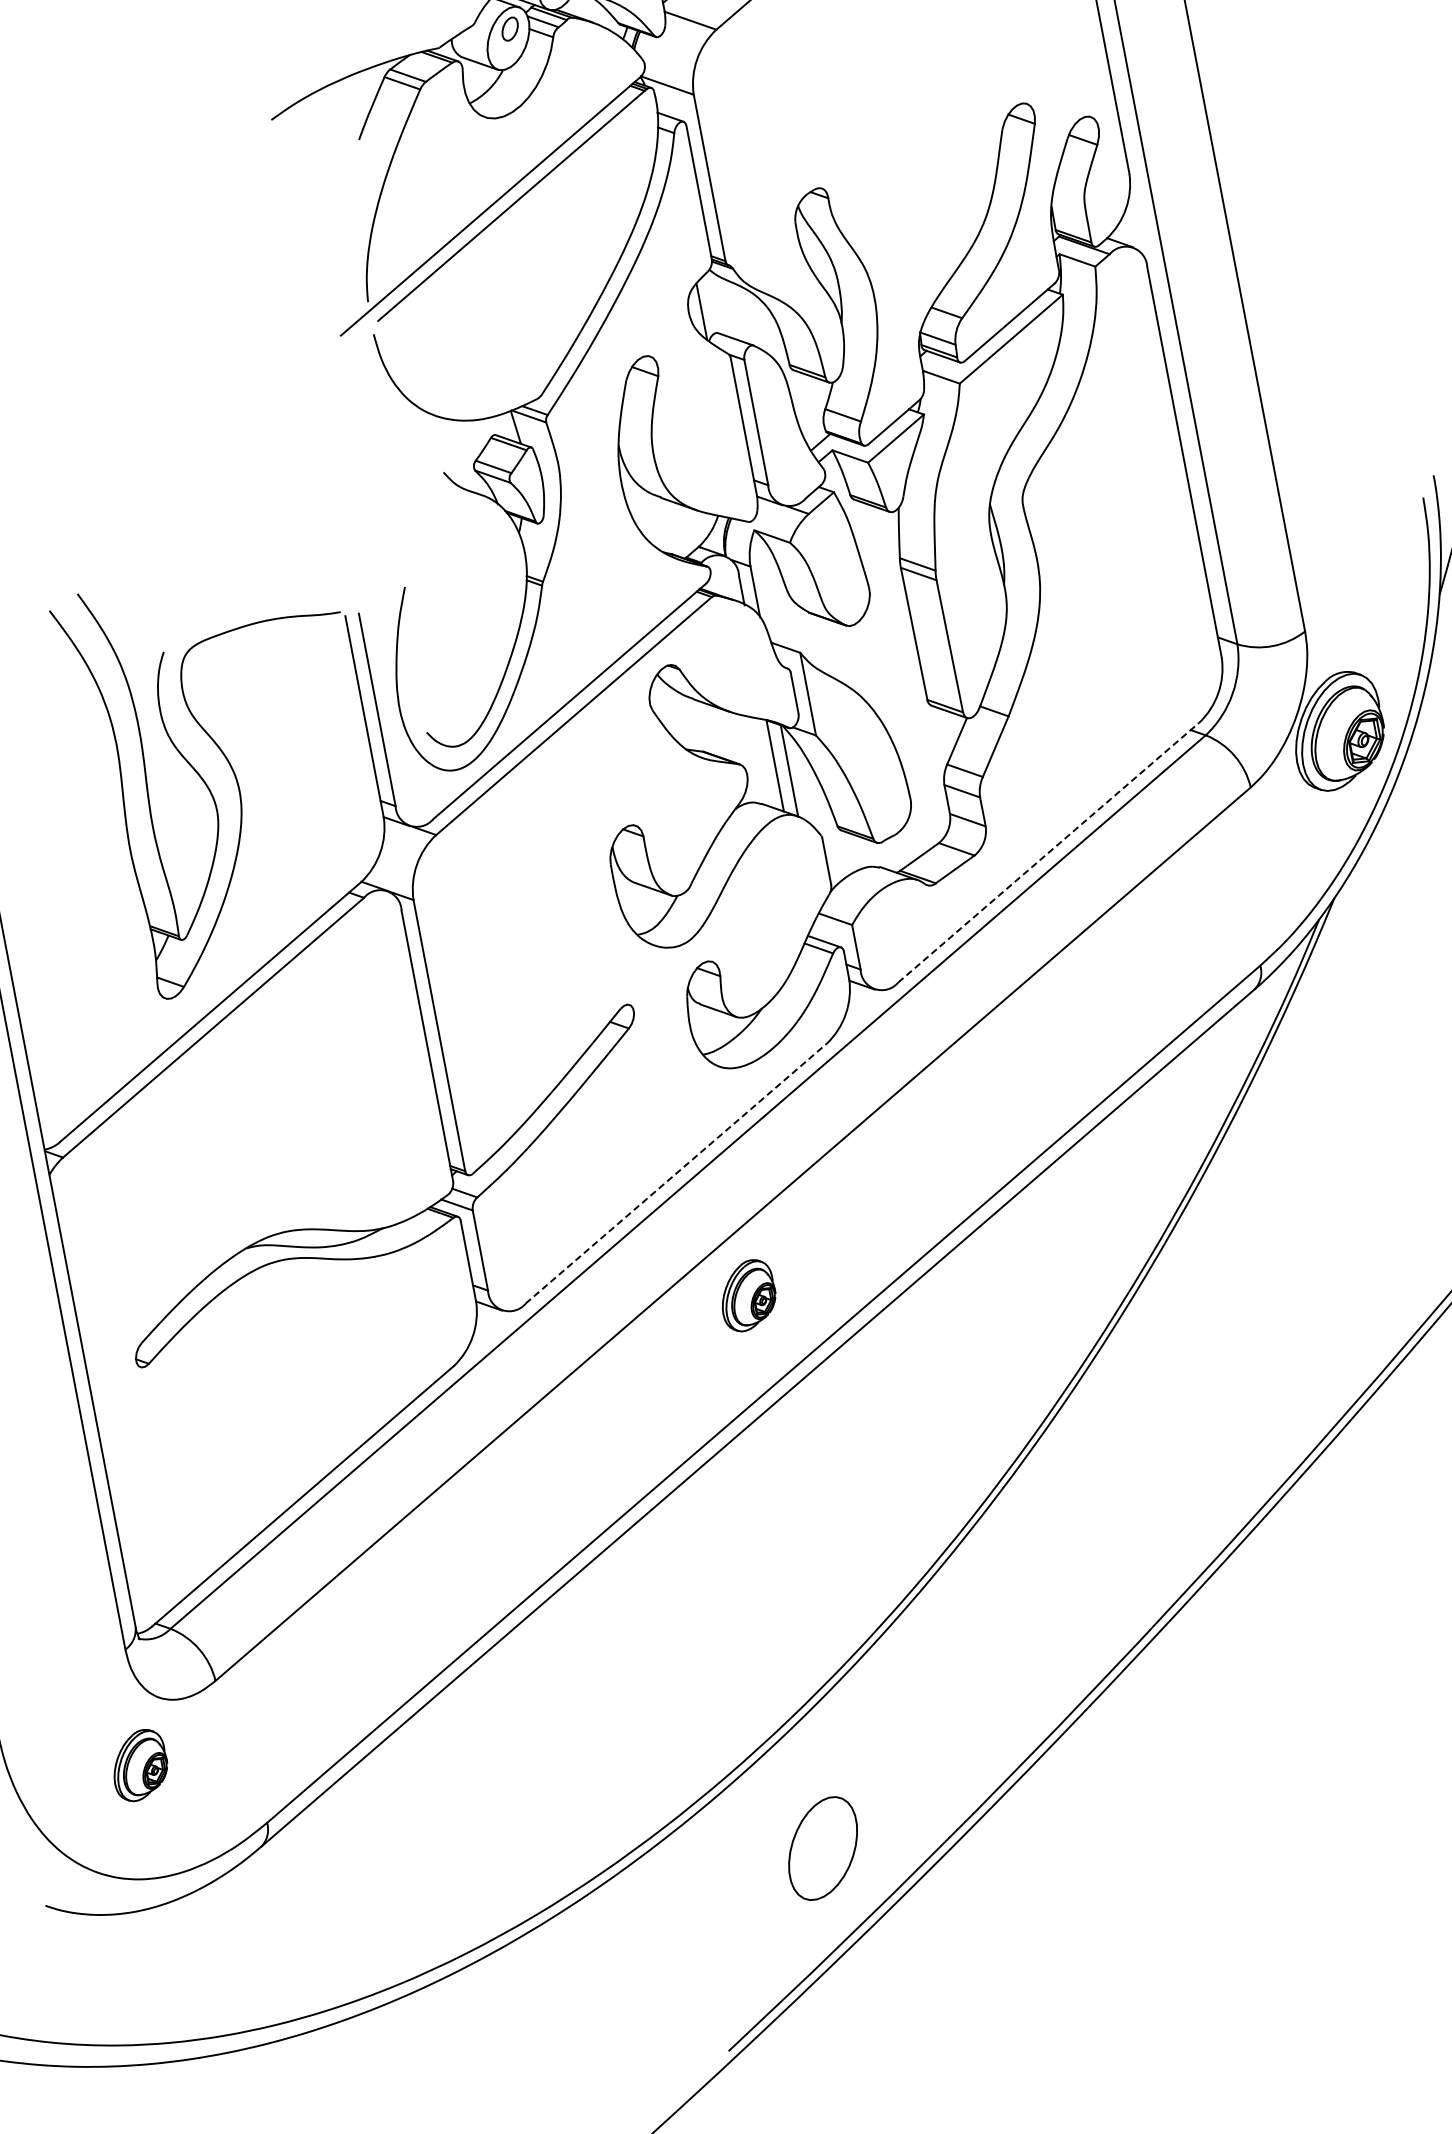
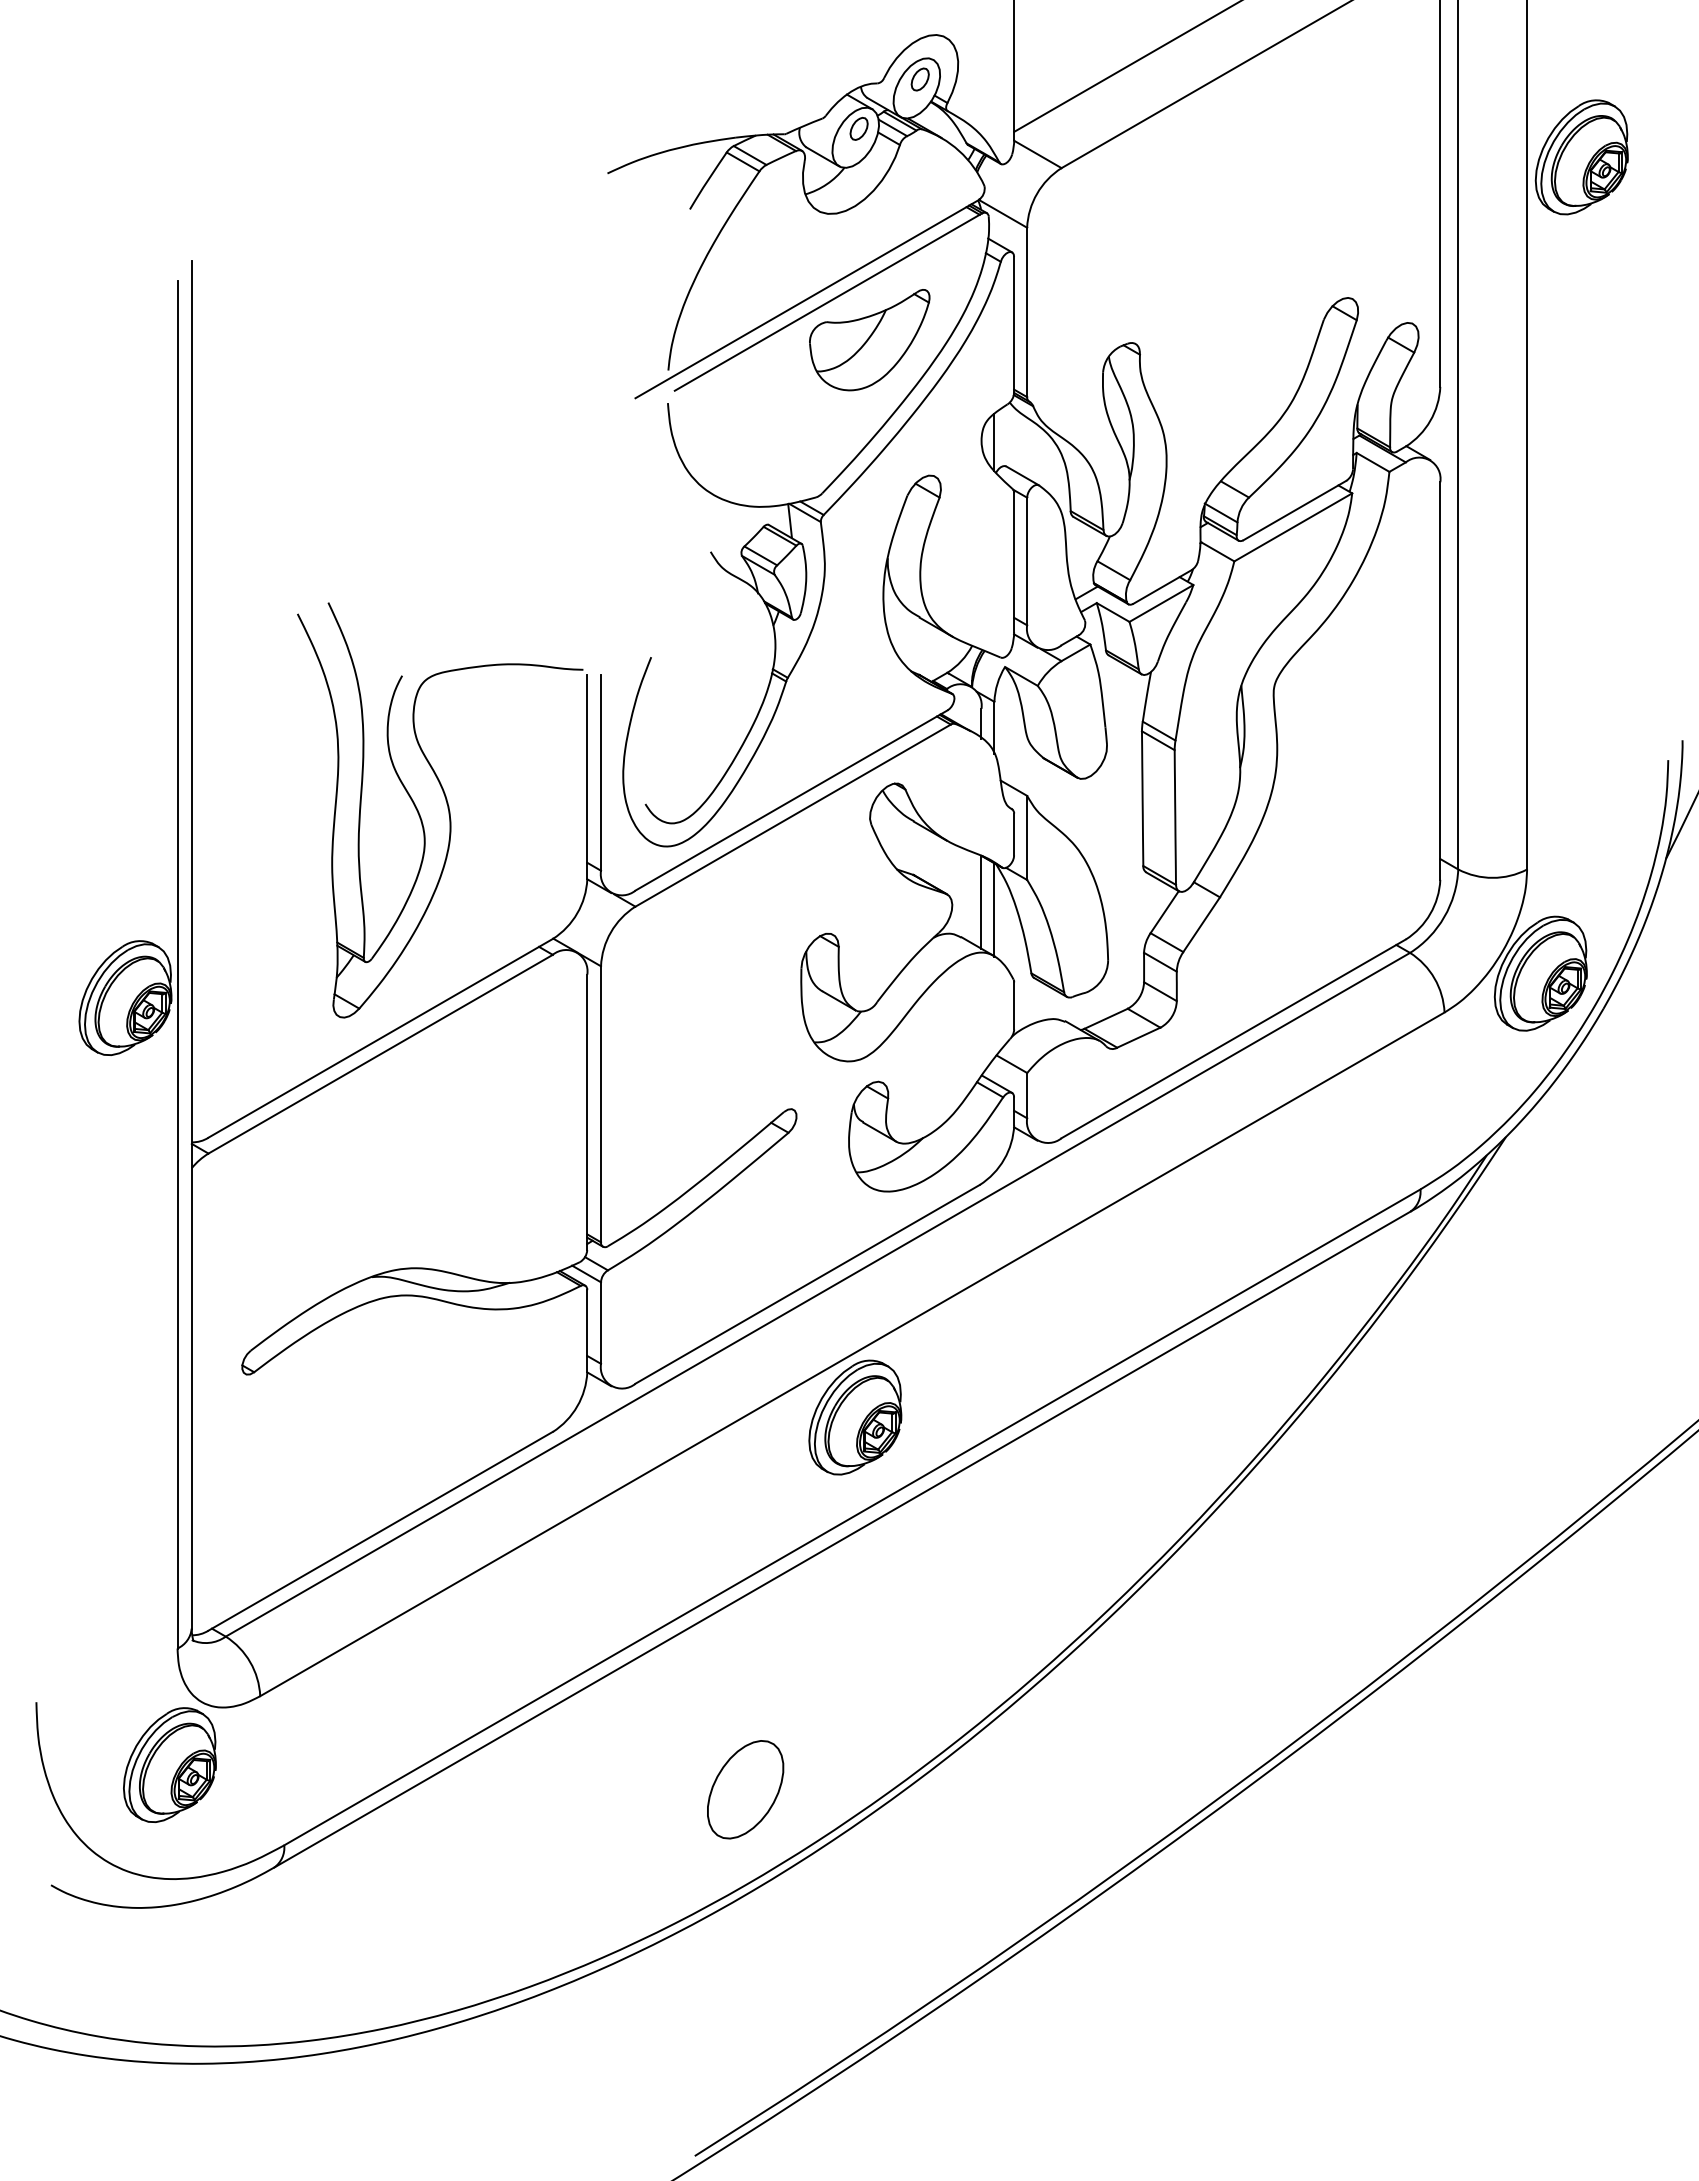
part: (560, 235) -> (869, 340), added
line: (1048, 852) -> (1233, 1038), dashed -> solid
line: (675, 1173) -> (807, 1284), dashed -> solid
part: (748, 1295) -> (855, 1417), size x1.67
part: (139, 1764) -> (169, 1764), size x1.67
part: (822, 1848) -> (745, 1789), moved

